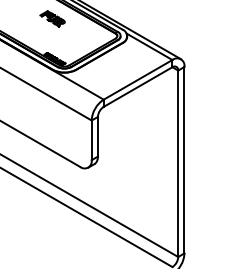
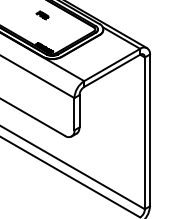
part: (52, 18) -> (42, 15), size x0.6

